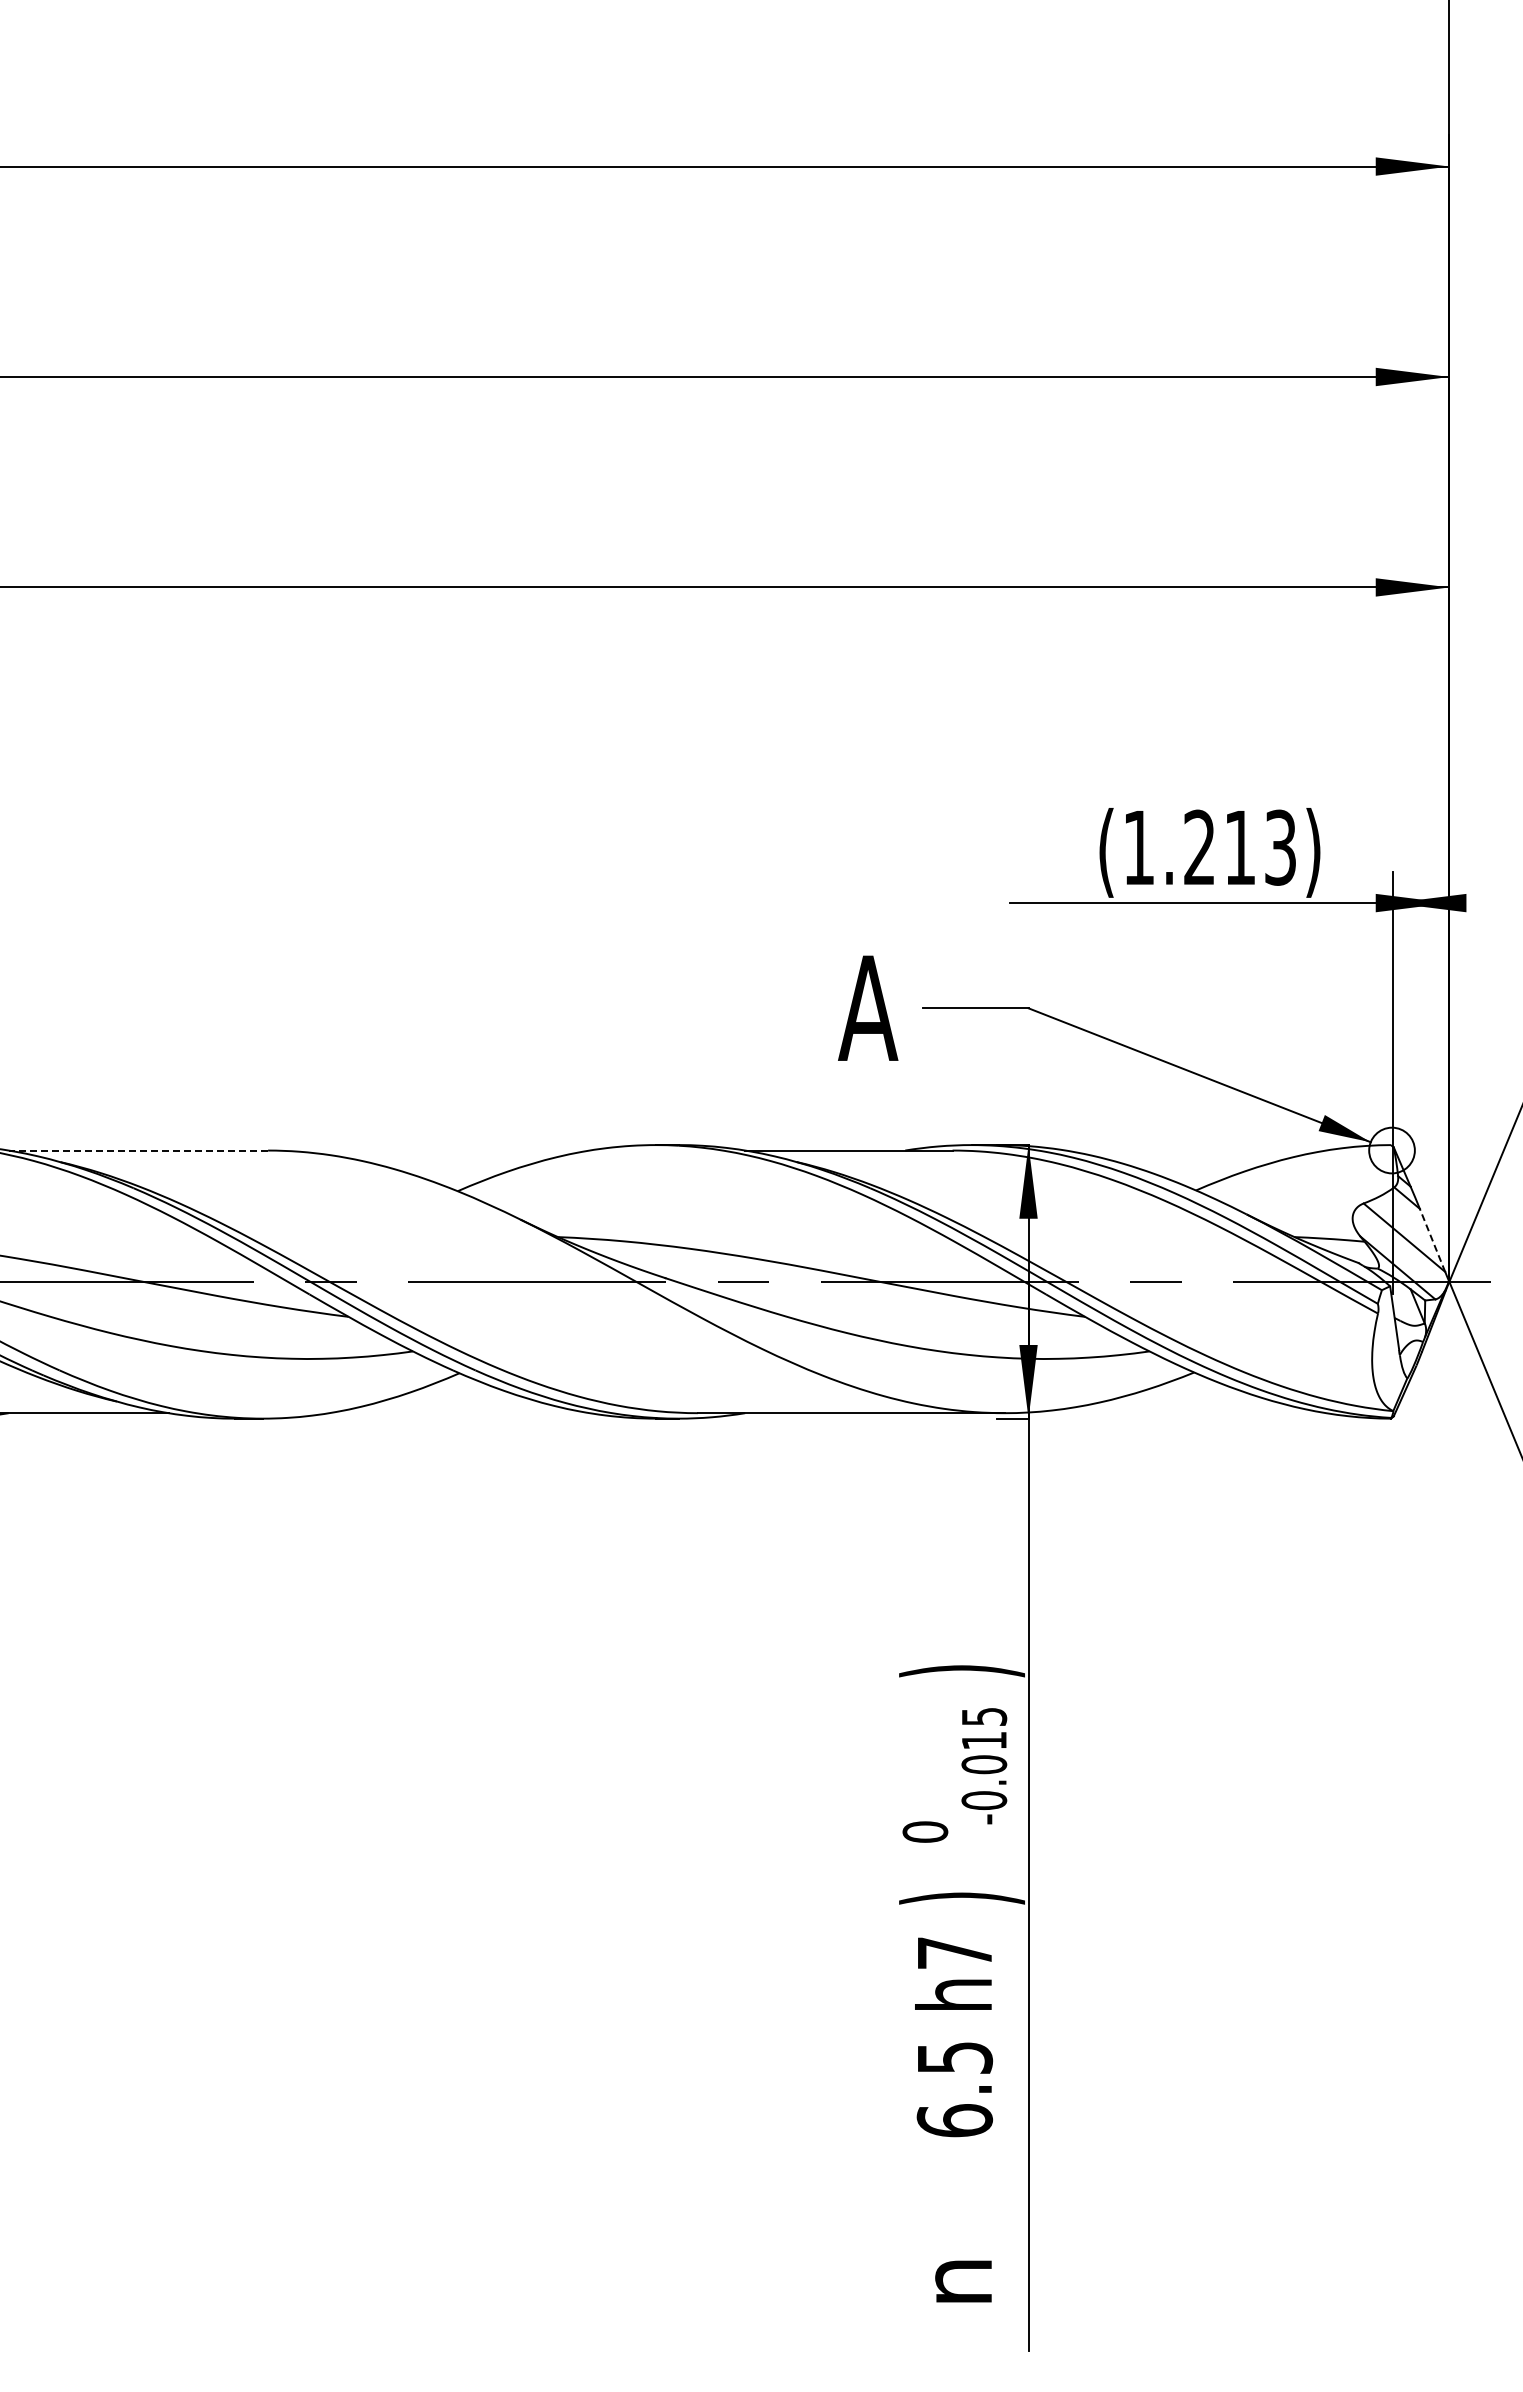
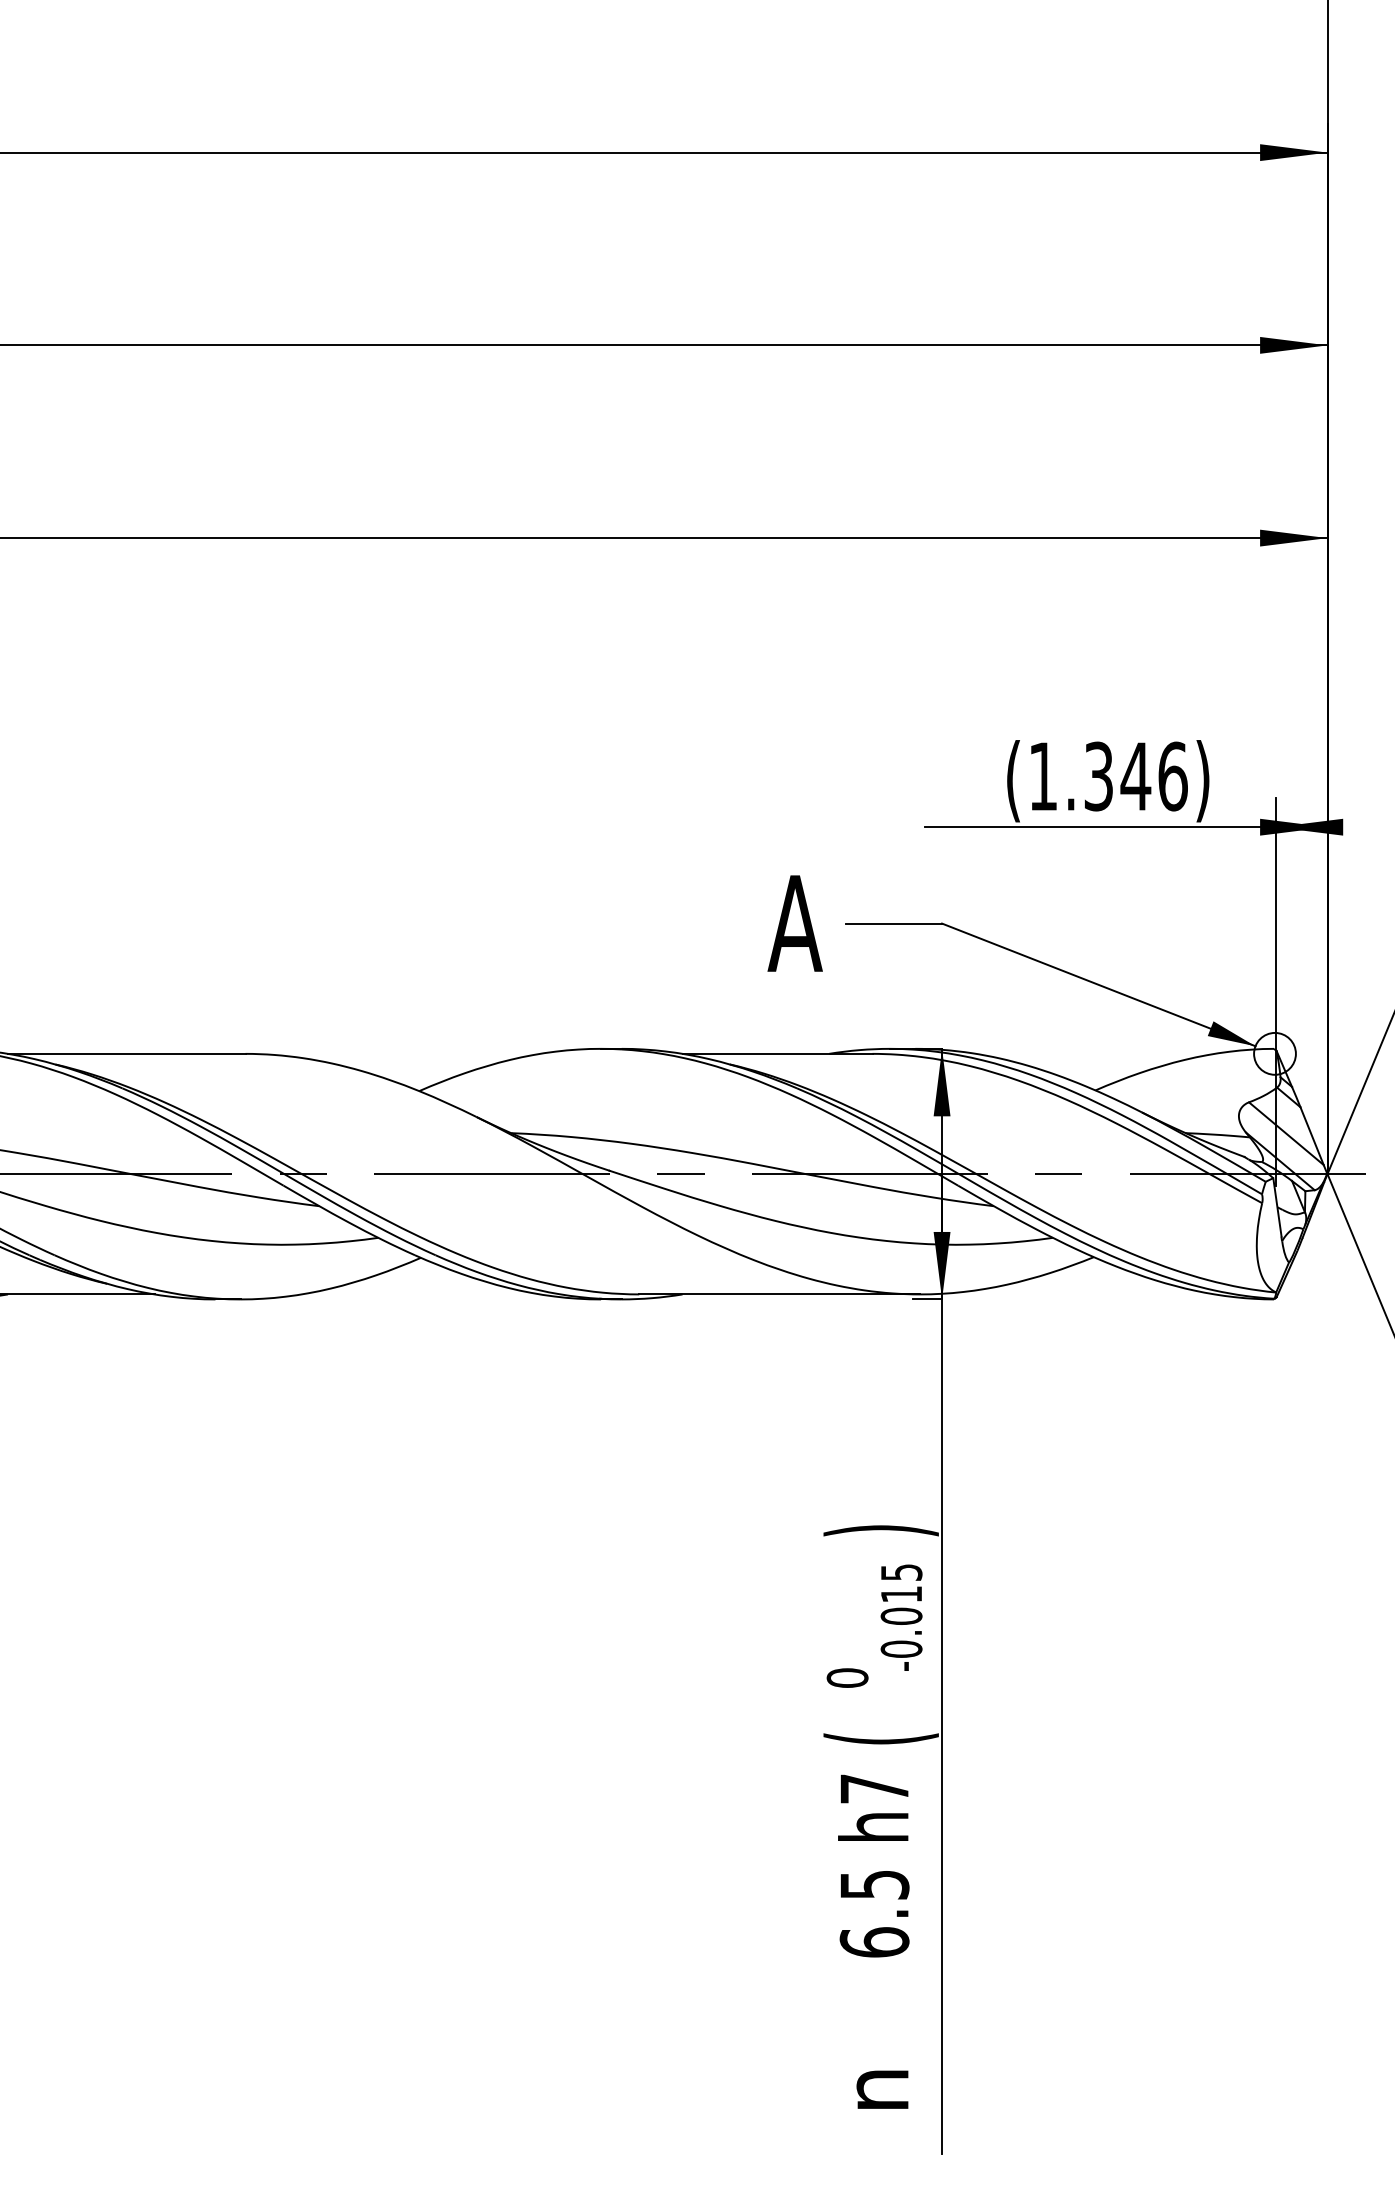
text: (1240, 847) -> (1136, 776), (1.213) -> (1.346)
line: (138, 1150) -> (126, 1053), dashed -> solid
line: (1432, 1240) -> (1312, 1136), dashed -> solid
text: (961, 1898) -> (880, 1738), ) -> (

